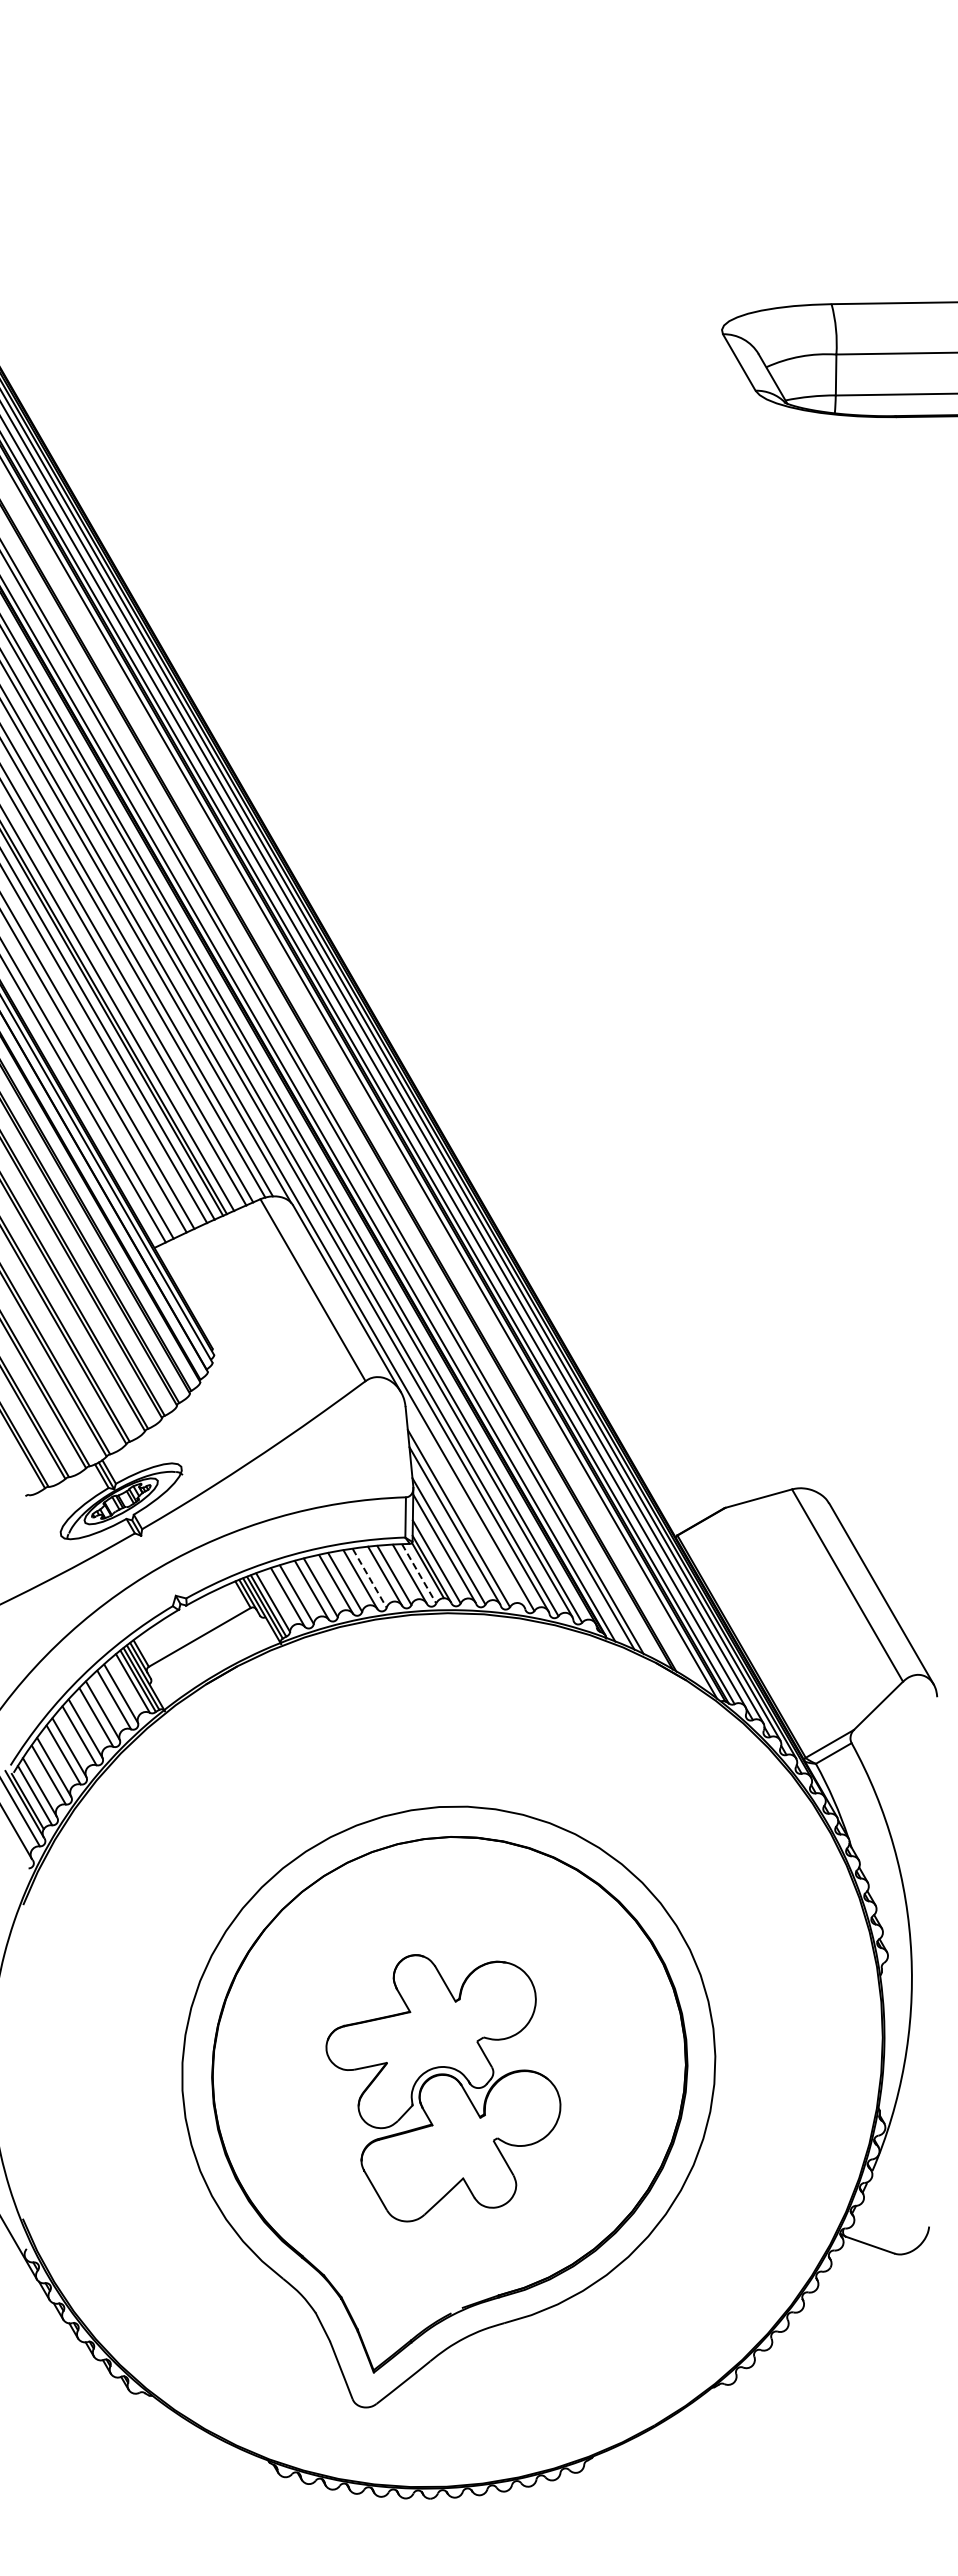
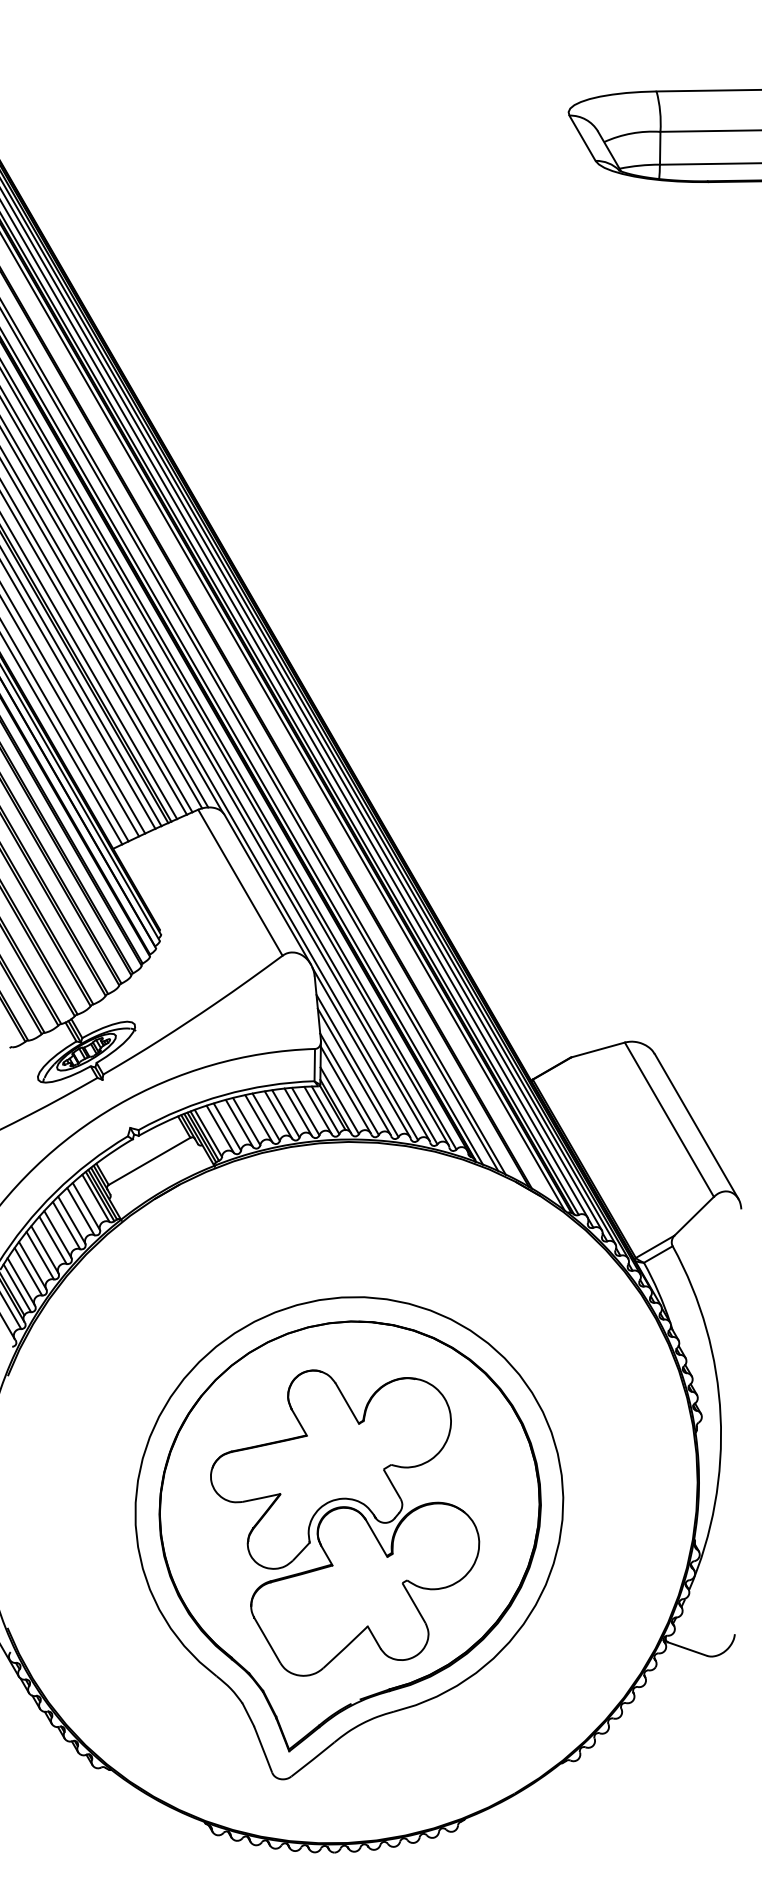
line: (463, 1501) -> (361, 1052), added
line: (419, 1574) -> (325, 1110), dashed -> solid
line: (369, 1578) -> (285, 1114), dashed -> solid
part: (443, 2088) -> (345, 1523), size x1.43

